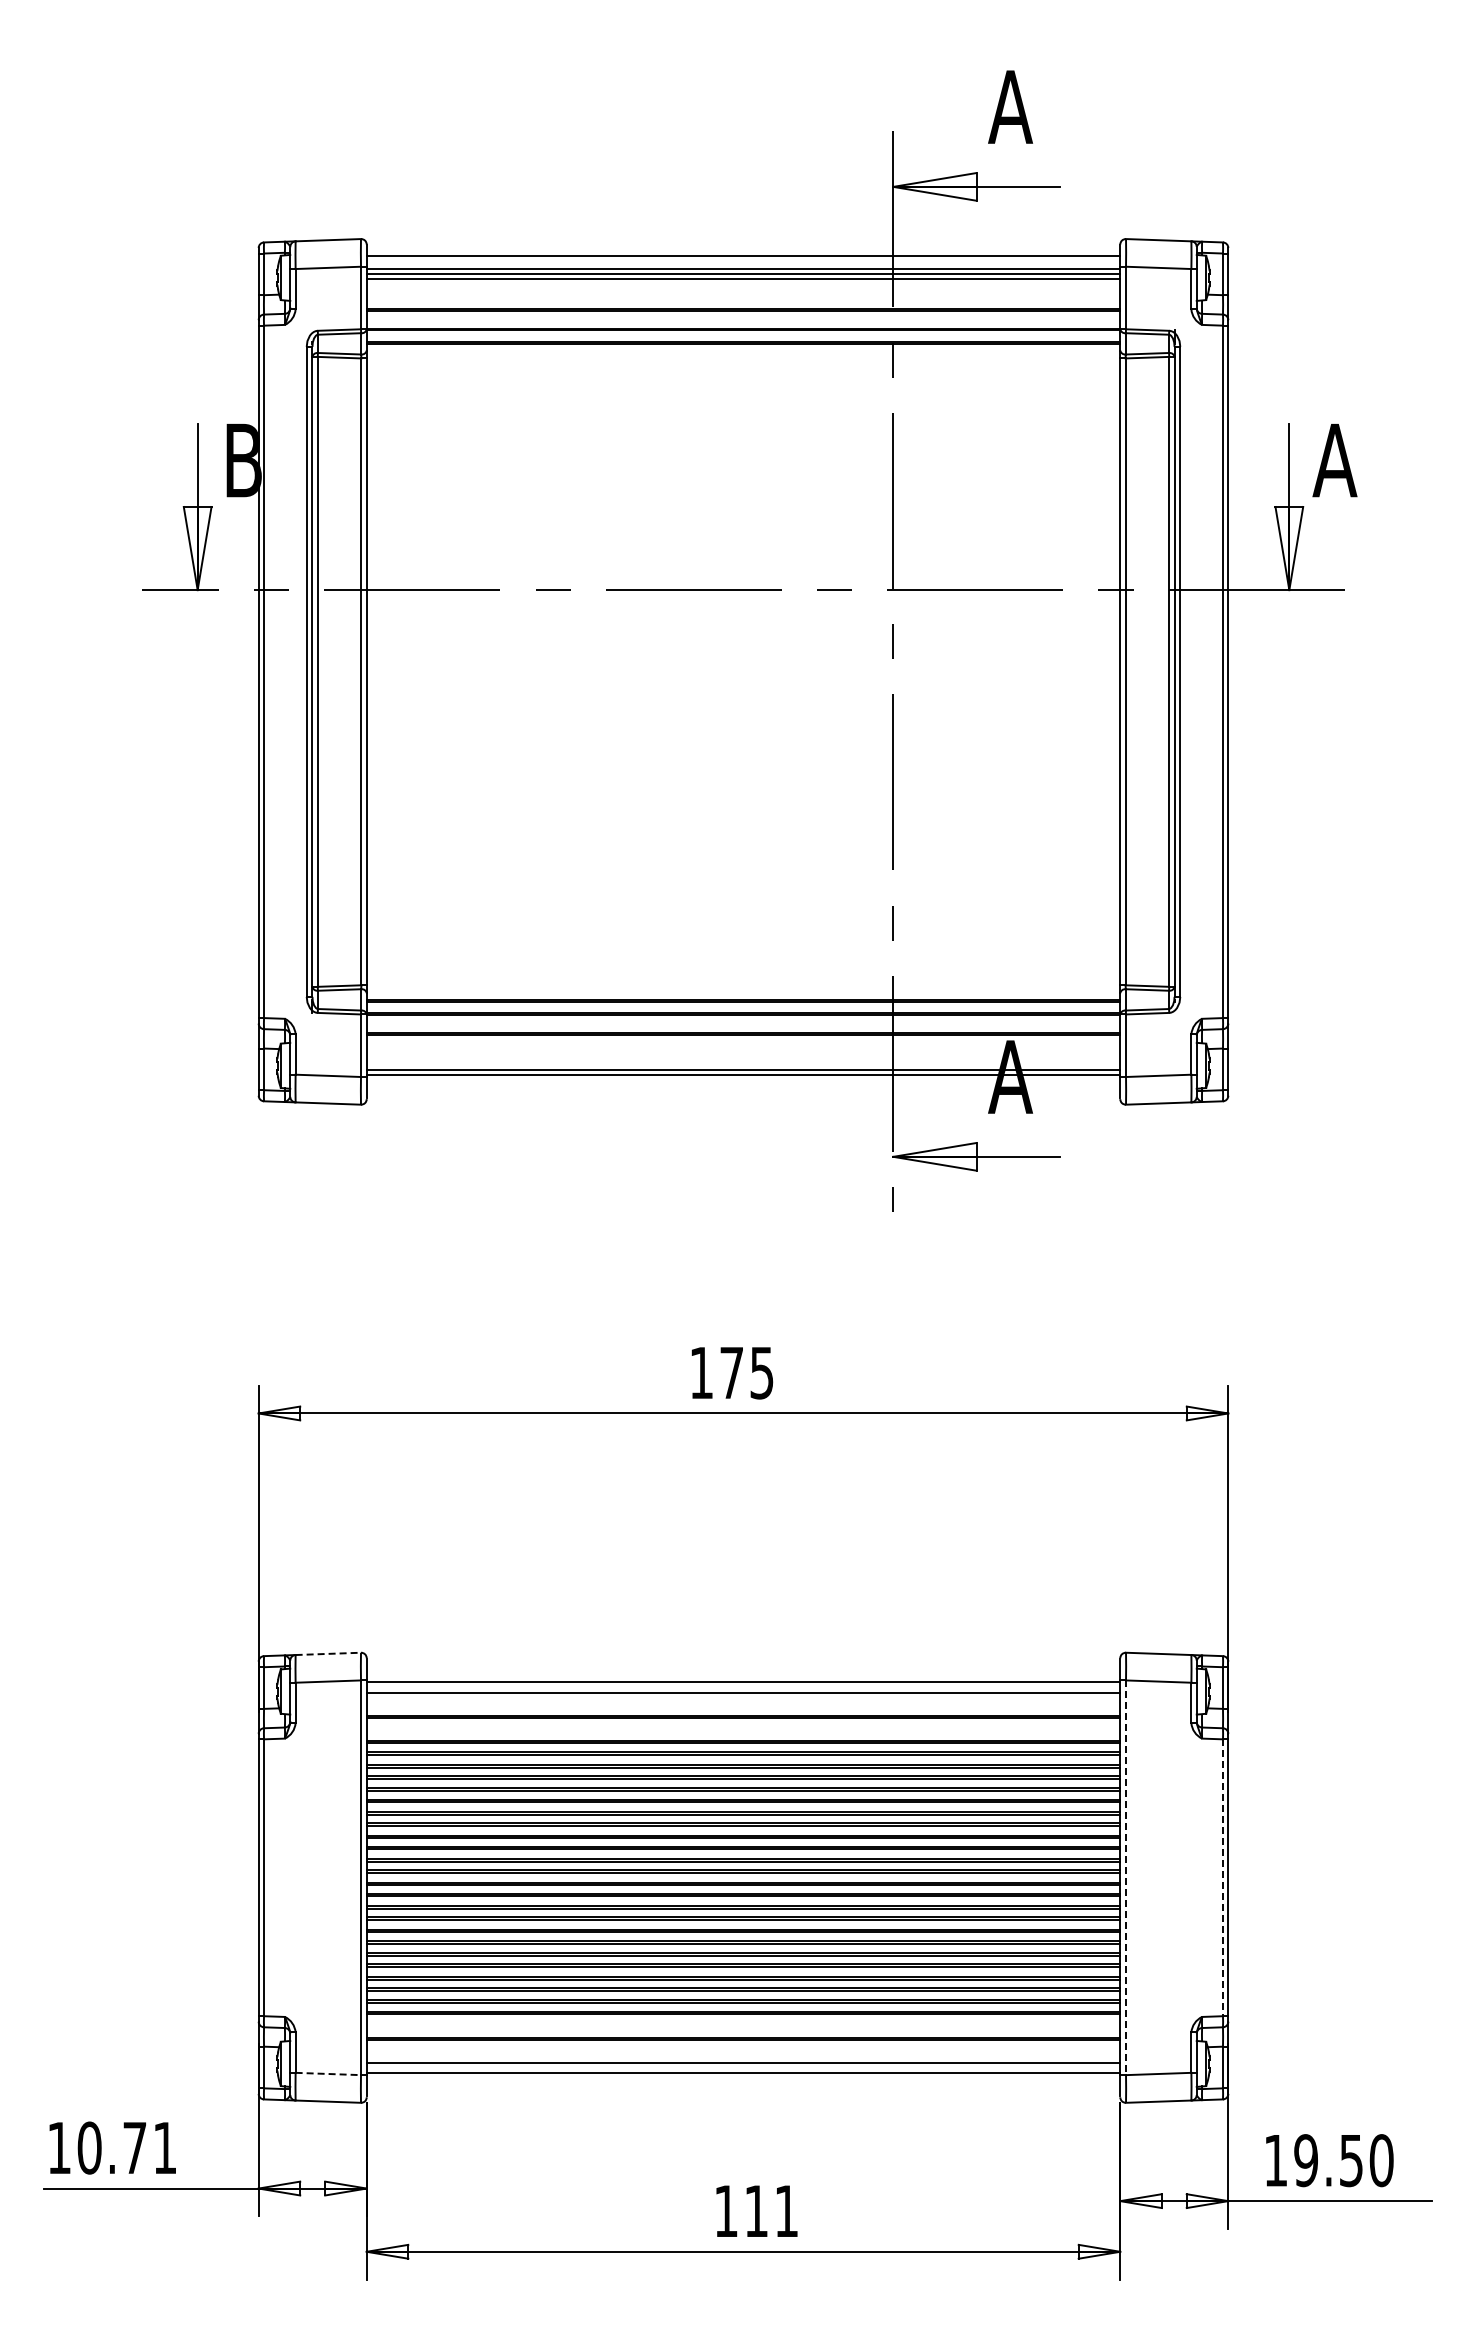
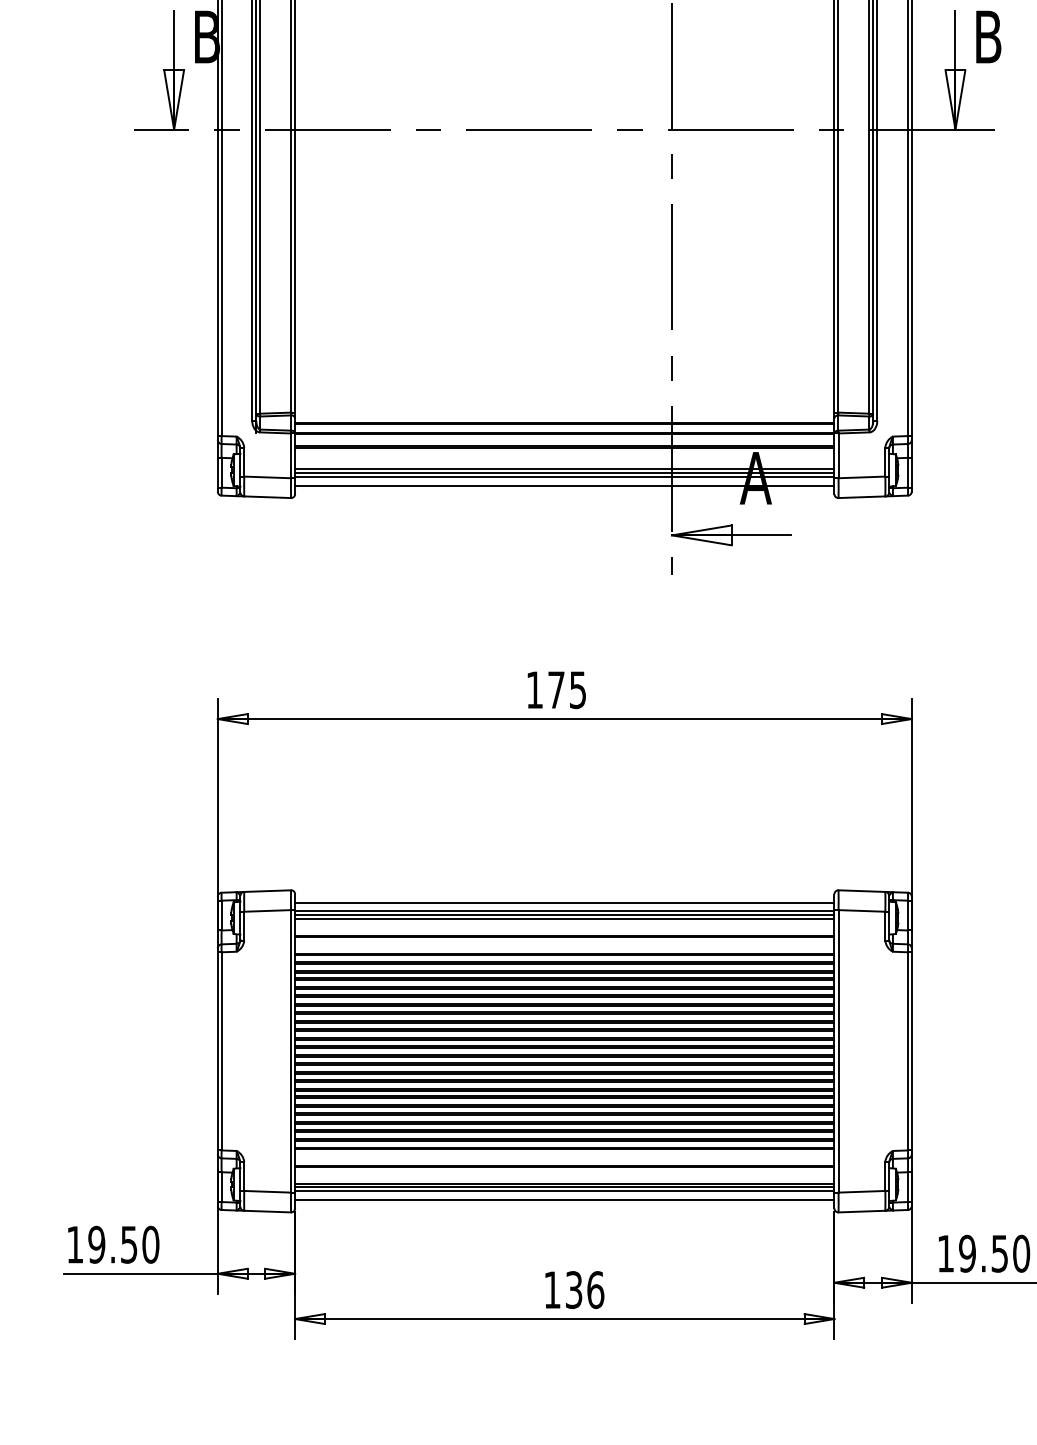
text: (1334, 460) -> (987, 37), A -> B
line: (743, 1064) -> (564, 469), added
line: (743, 1087) -> (564, 485), added
line: (328, 1653) -> (267, 890), dashed -> solid
line: (743, 1670) -> (564, 903), added
line: (743, 1687) -> (564, 915), added
line: (1126, 1878) -> (838, 1051), dashed -> solid
line: (1222, 1878) -> (907, 1051), dashed -> solid
line: (743, 2067) -> (564, 1187), added
line: (328, 2073) -> (267, 1191), dashed -> solid
line: (743, 2085) -> (564, 1200), added
text: (127, 2147) -> (123, 1244), 10.71 -> 19.50
text: (771, 2210) -> (584, 1289), 111 -> 136

